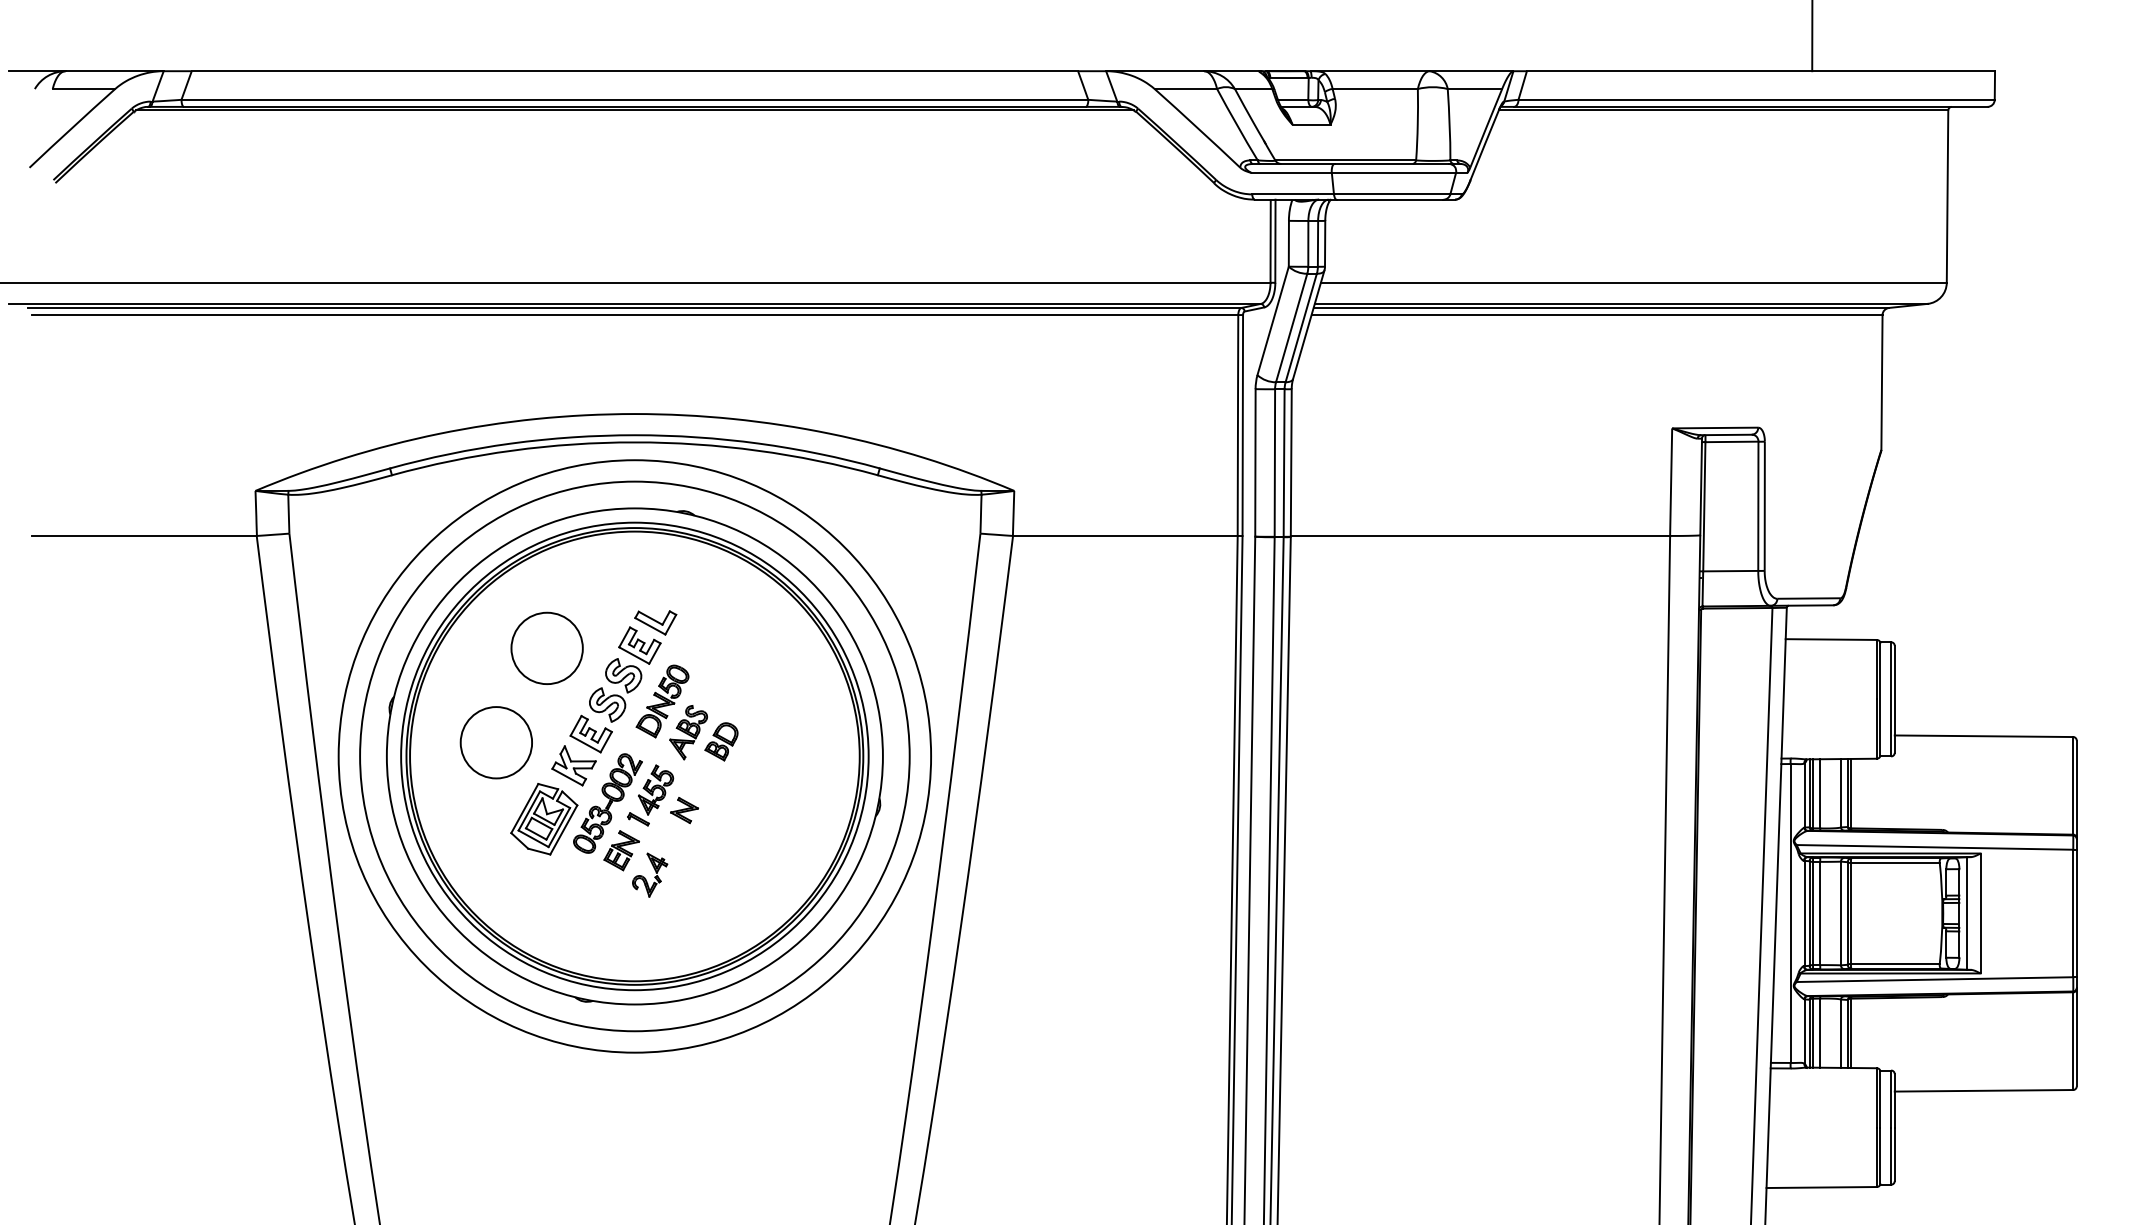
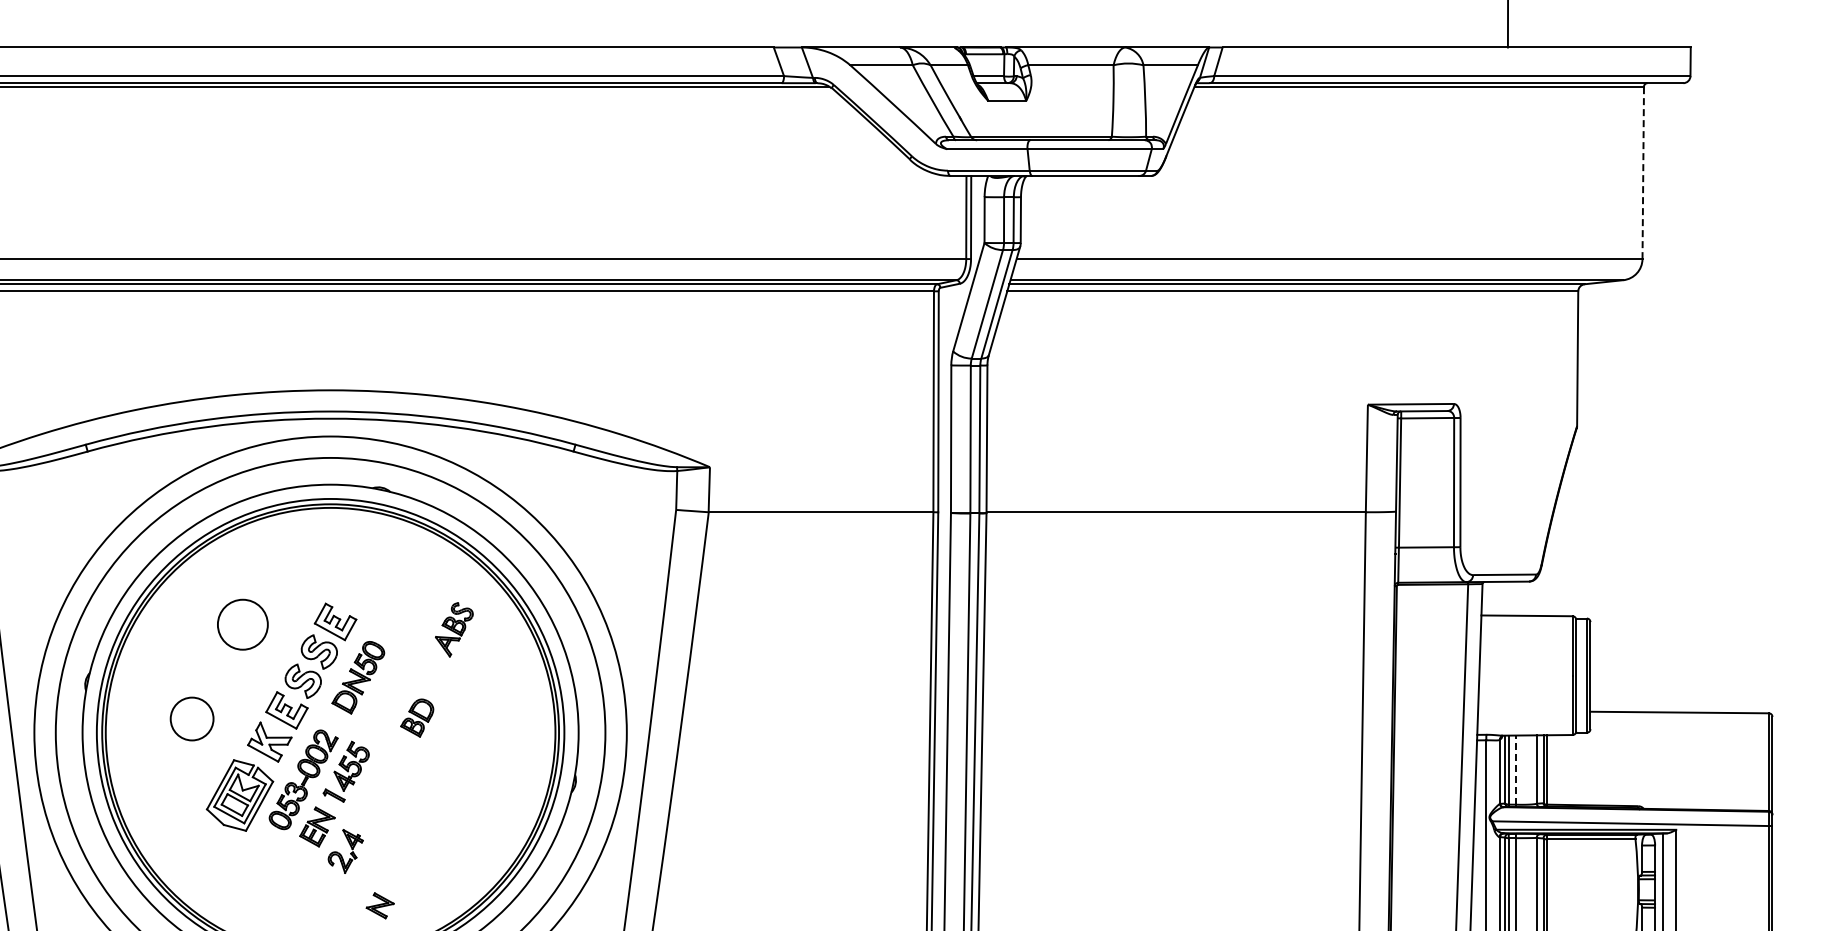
line: (1947, 196) -> (1643, 172), solid -> dashed
part: (655, 622) -> (351, 598), removed
circle: (546, 648) -> (242, 624), size x0.7
part: (688, 732) -> (454, 629), moved
circle: (496, 742) -> (192, 718), size x0.6
line: (1820, 793) -> (1516, 769), solid -> dashed
part: (684, 810) -> (380, 905), moved

